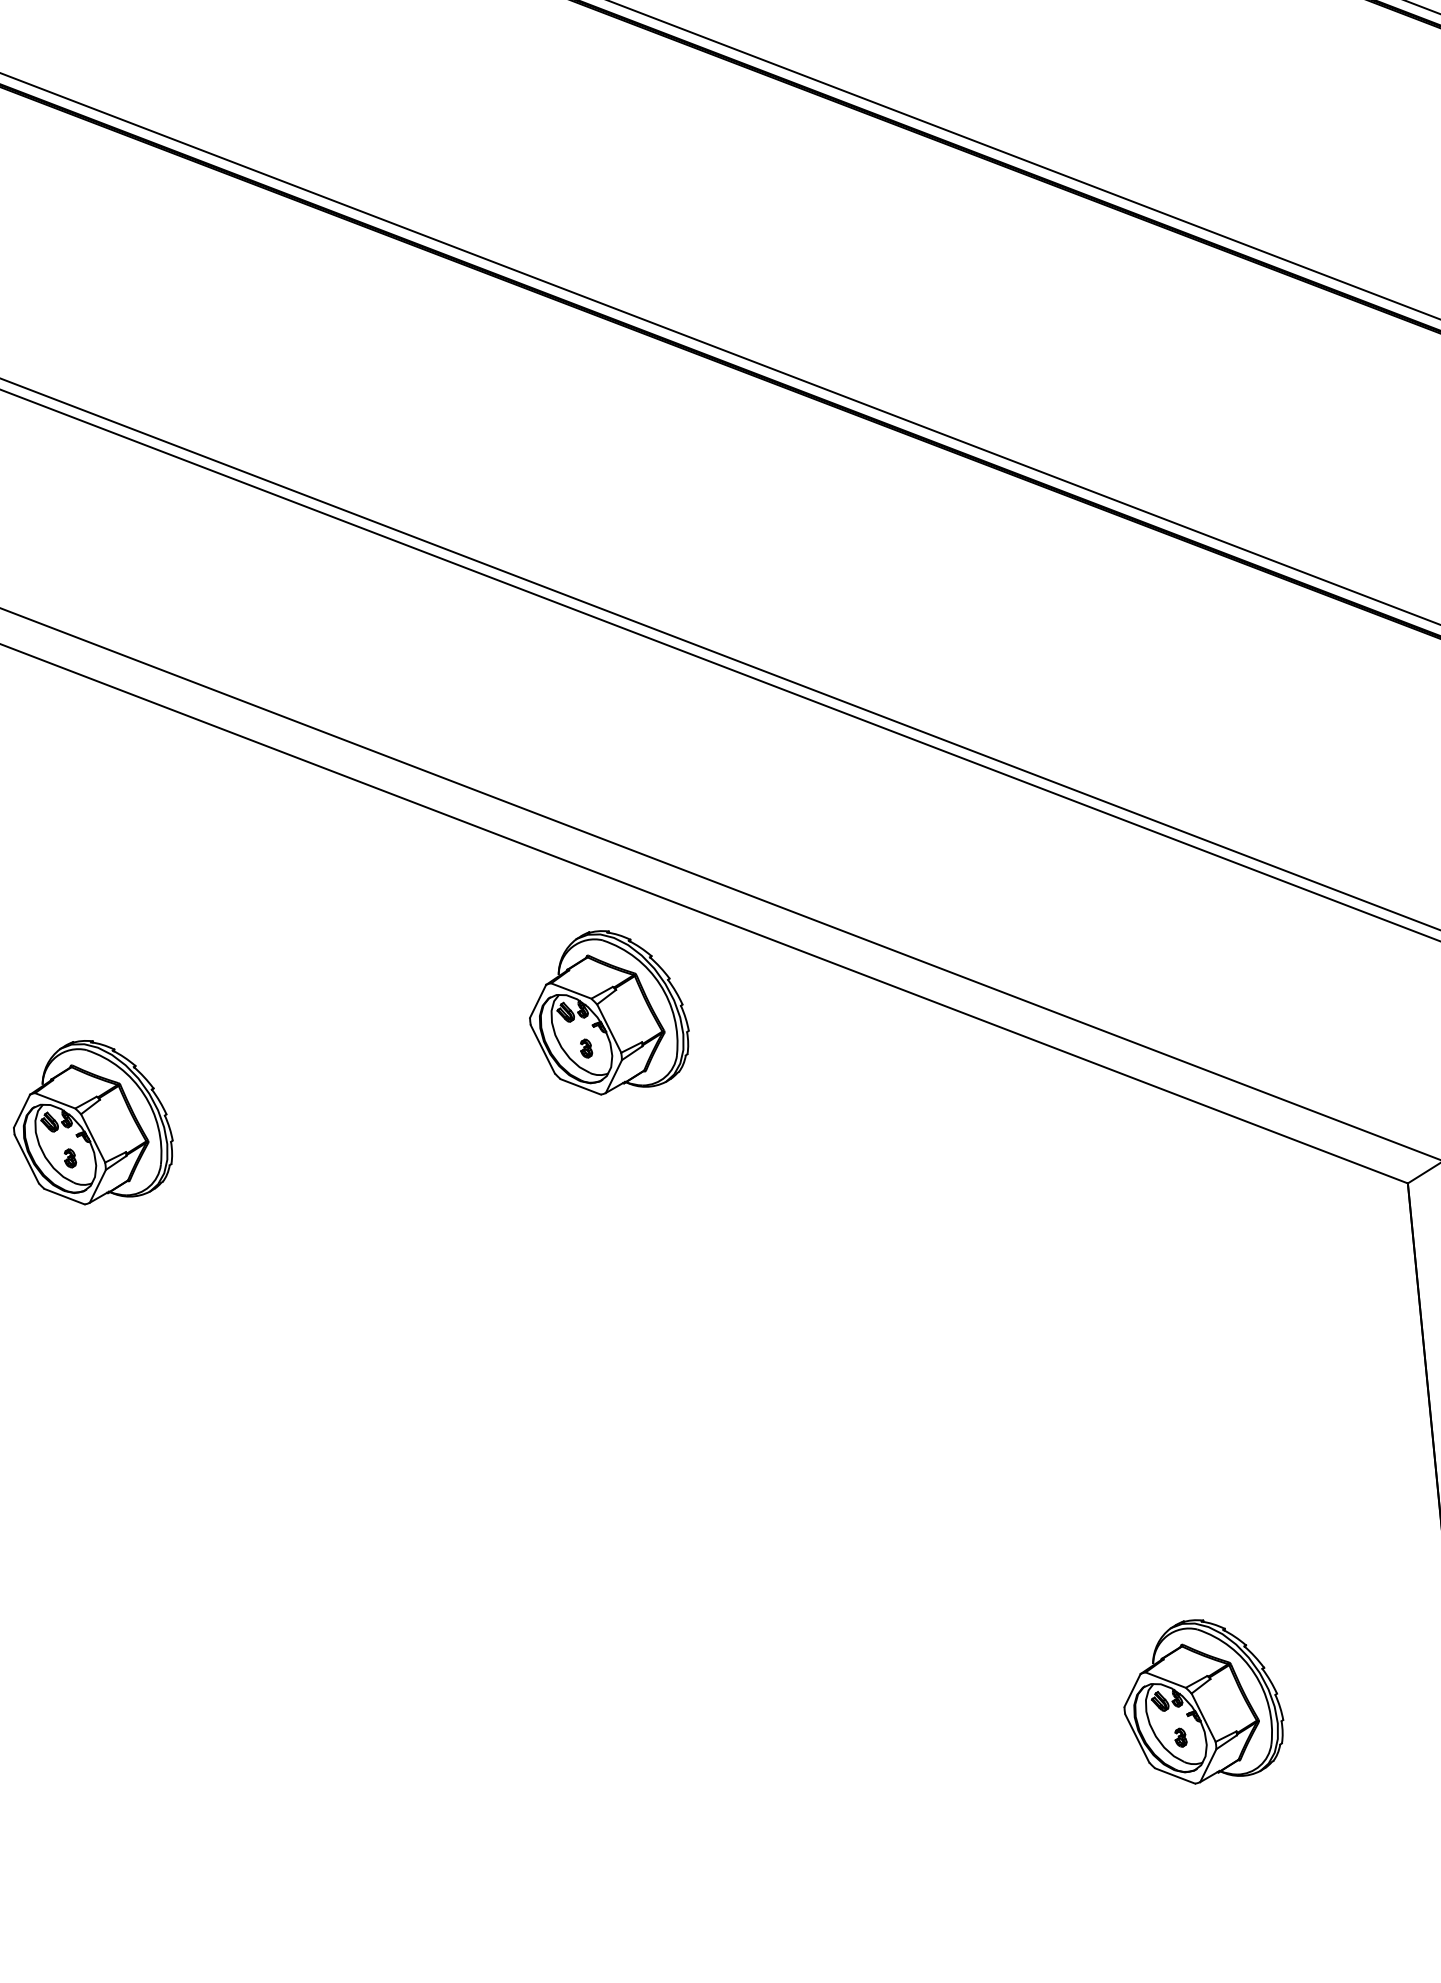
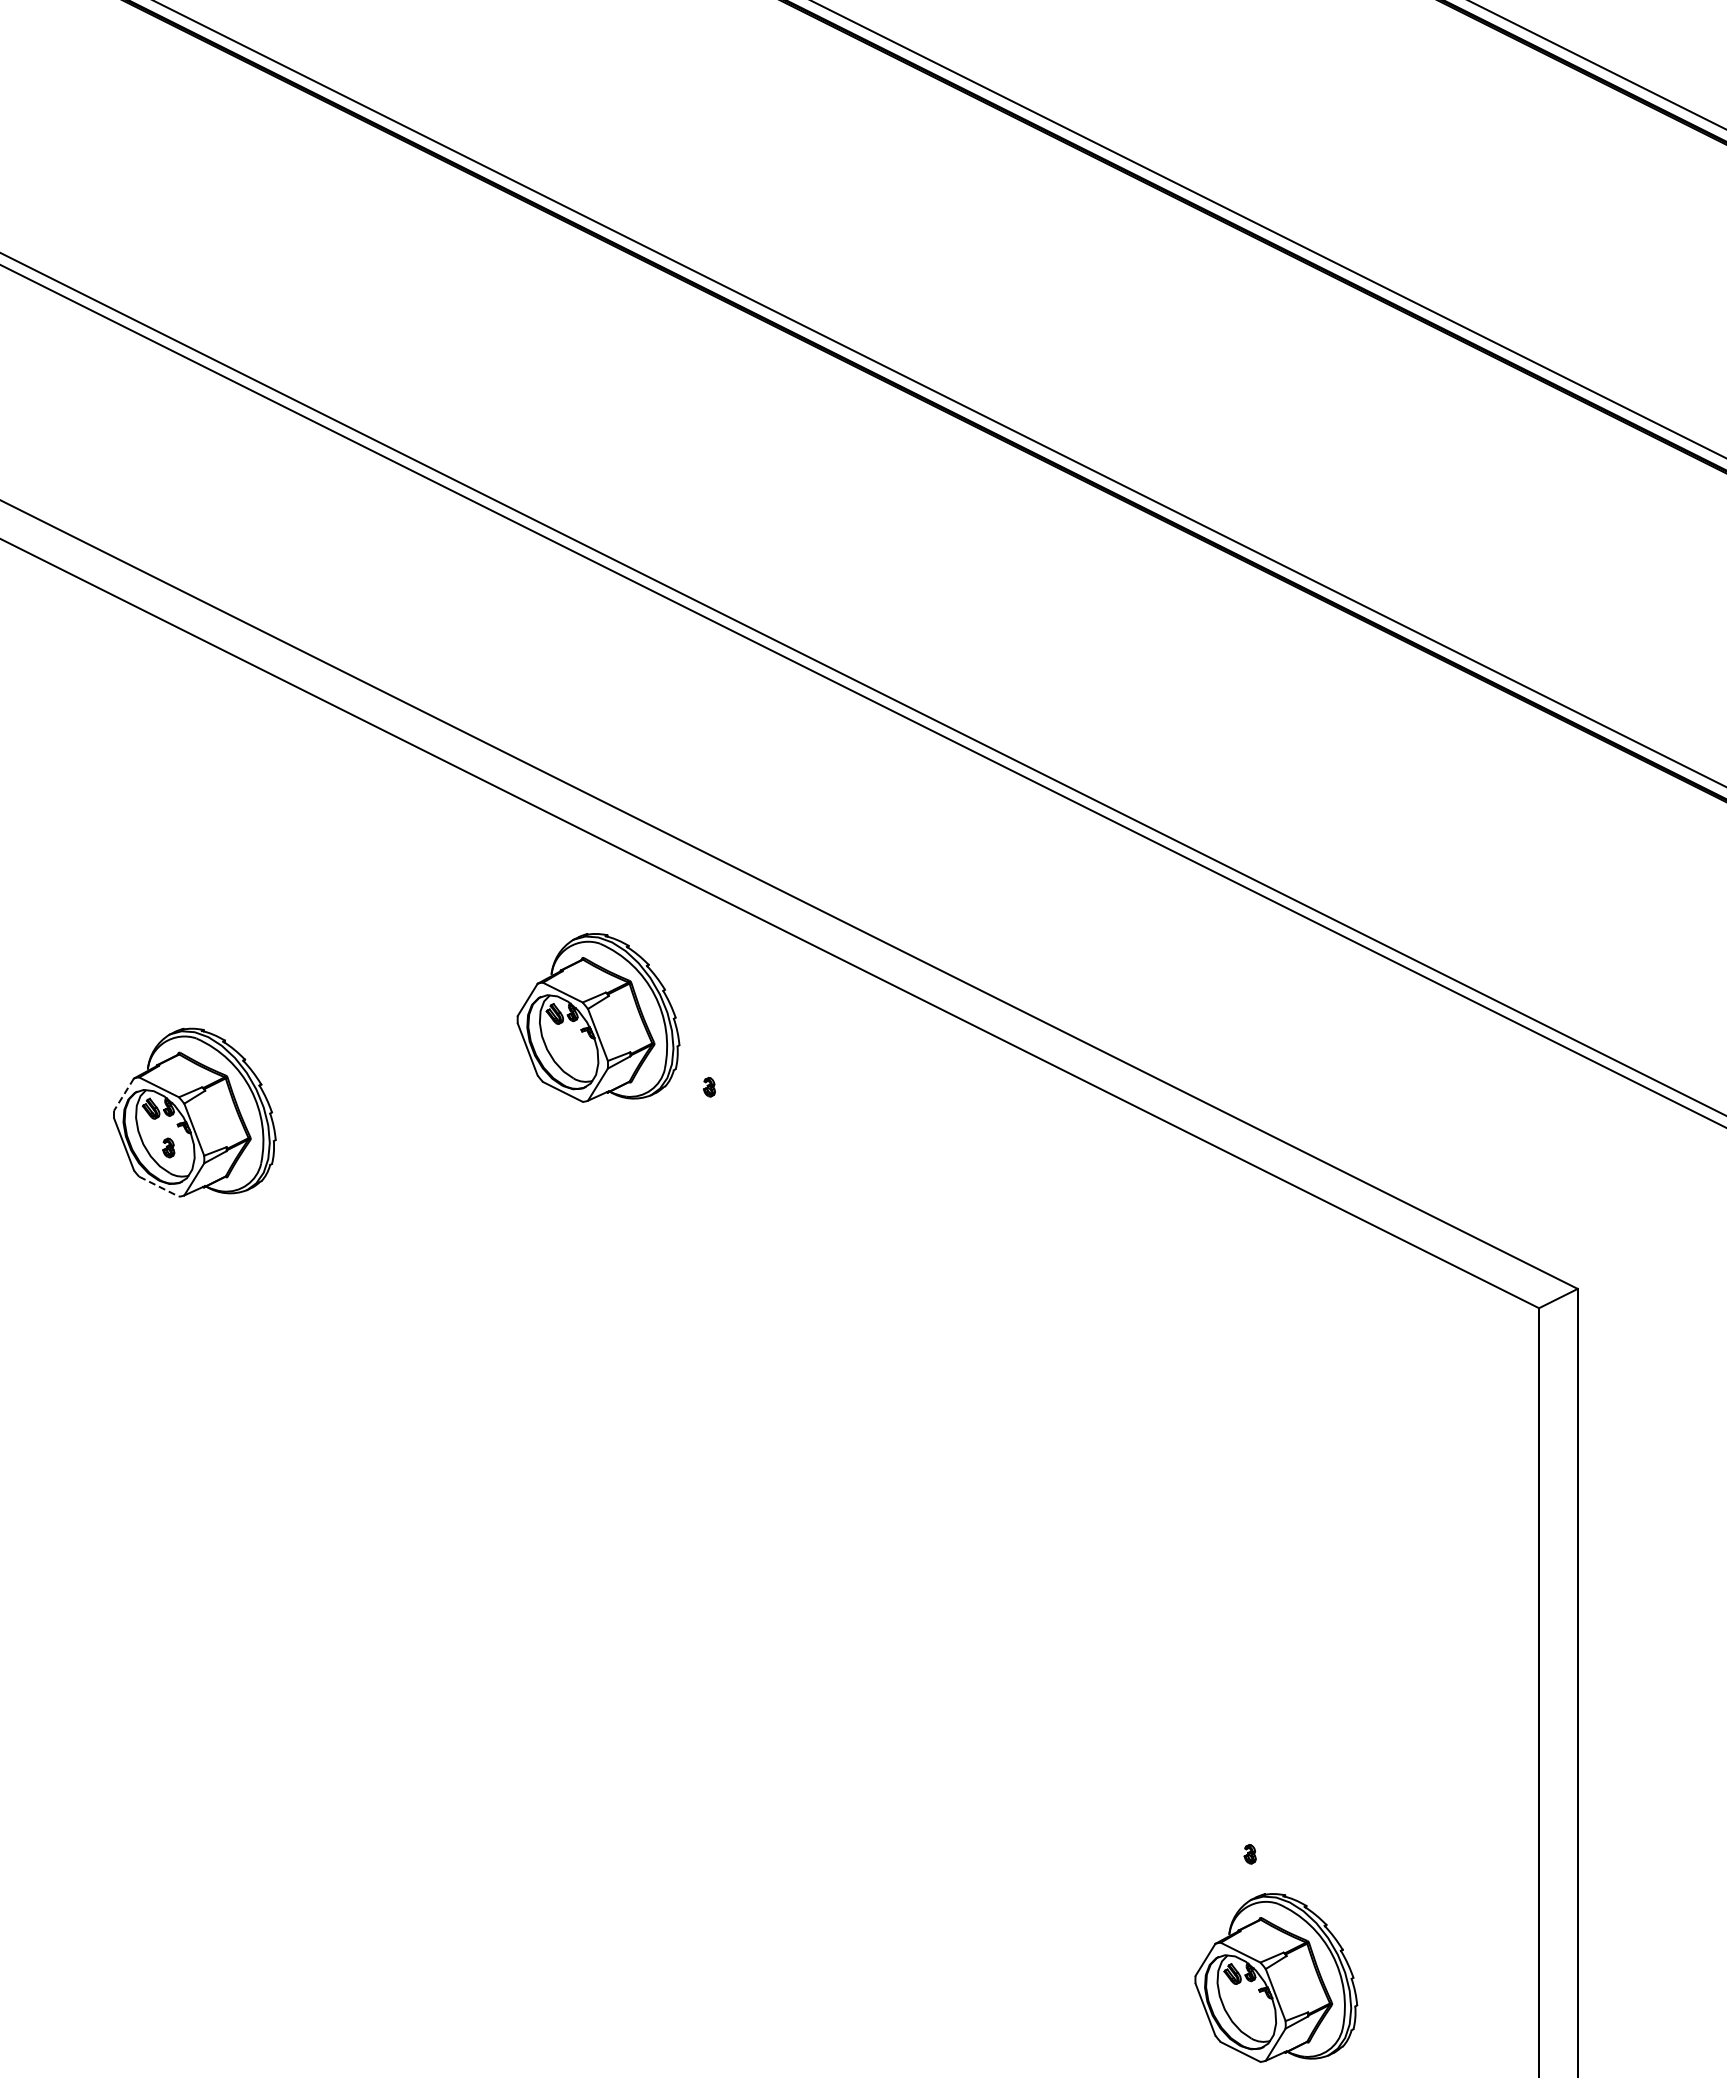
part: (608, 1011) -> (598, 1017), moved
line: (22, 1111) -> (124, 1094), solid -> dashed
line: (64, 1196) -> (159, 1186), solid -> dashed
part: (1202, 1700) -> (1276, 1977), moved

